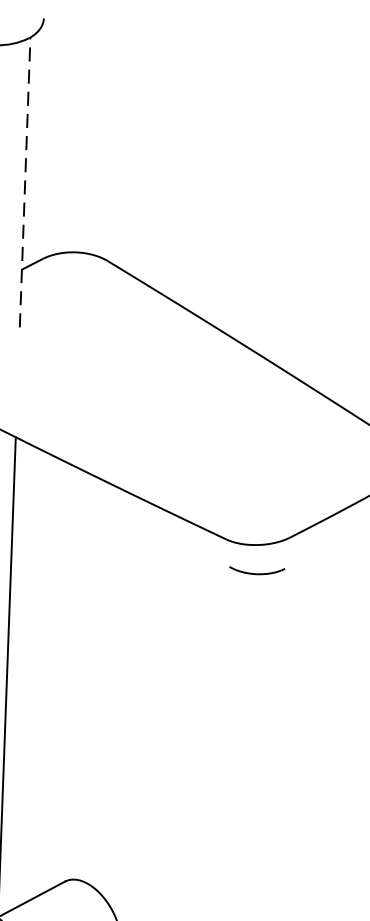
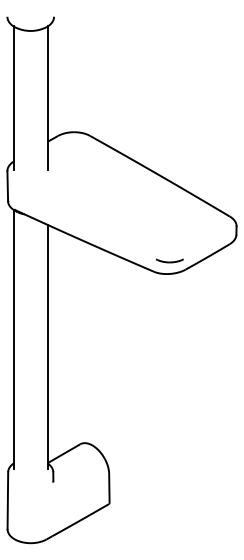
line: (24, 182) -> (47, 98), dashed -> solid
part: (256, 570) -> (169, 260), moved

